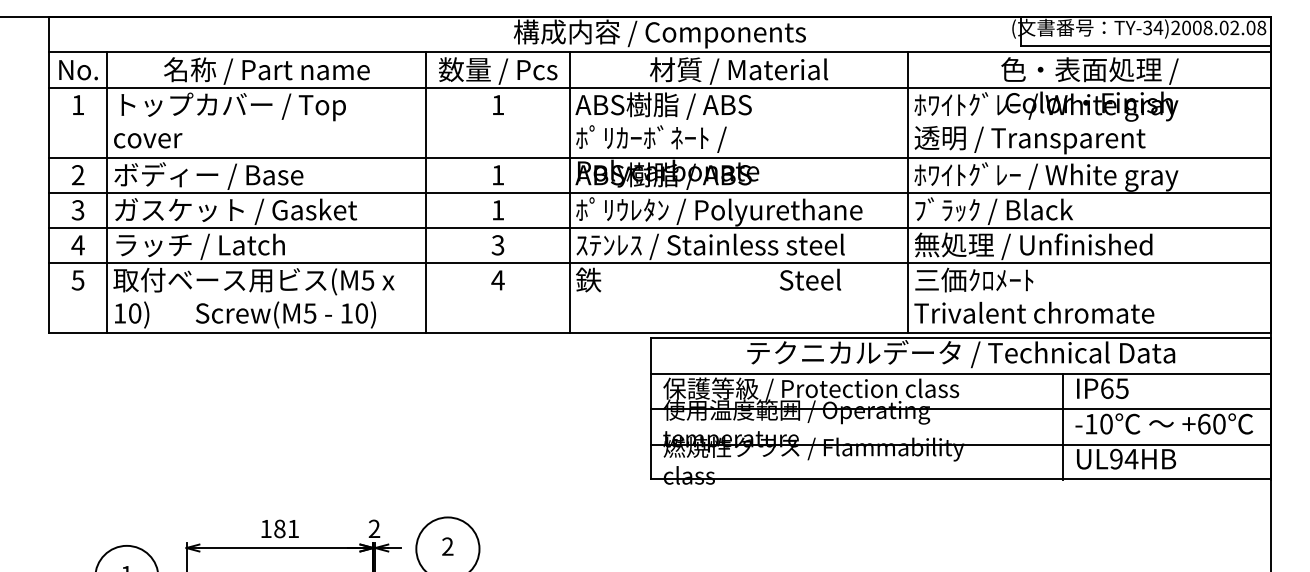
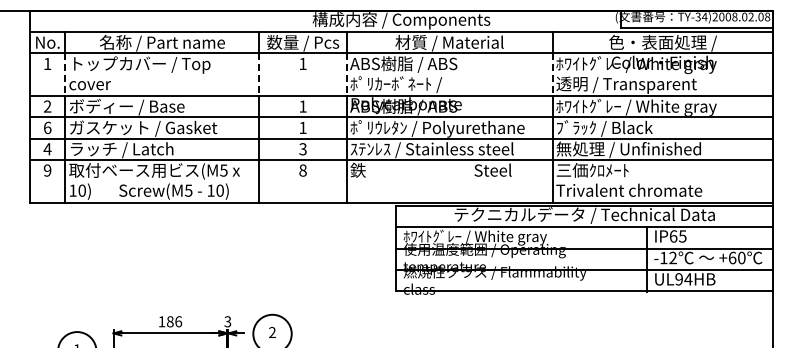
line: (107, 124) -> (65, 75), solid -> dashed
line: (426, 124) -> (259, 75), solid -> dashed
line: (569, 124) -> (346, 75), solid -> dashed
line: (908, 124) -> (552, 75), solid -> dashed
text: (77, 209) -> (47, 127), 3 -> 6
text: (77, 280) -> (47, 170), 5 -> 9
text: (498, 280) -> (303, 170), 4 -> 8
text: (811, 390) -> (493, 237), 保護等級 / Protection class -> ﾎﾜｲﾄｸﾞﾚｰ / White gray
text: (1105, 424) -> (672, 258), -10 -> -12
text: (293, 528) -> (178, 321), 181 -> 186
text: (373, 528) -> (227, 321), 2 -> 3

